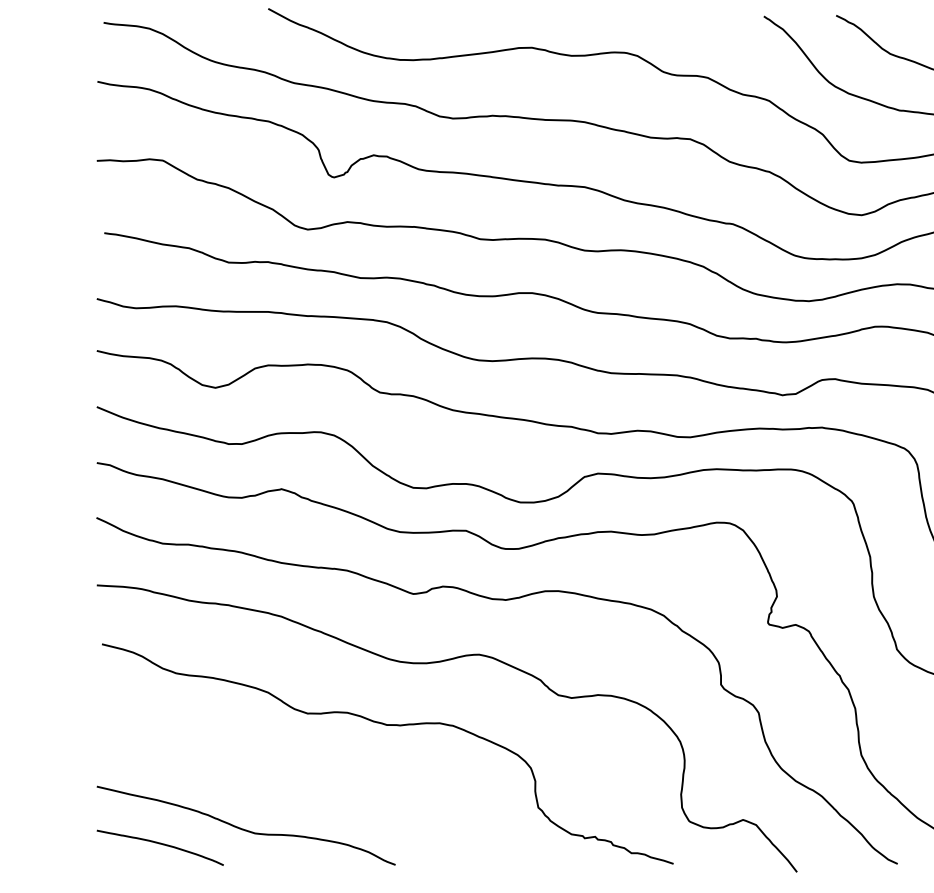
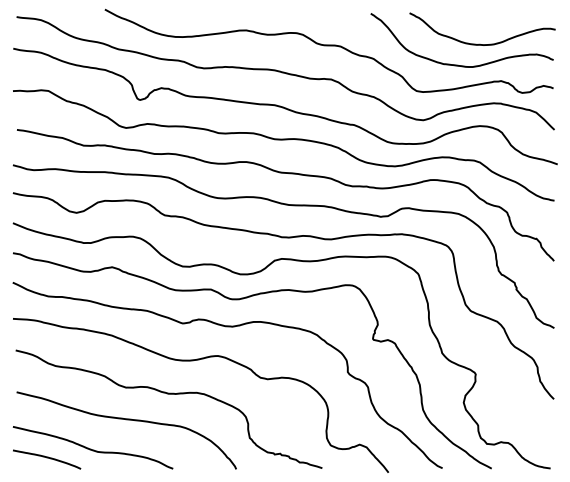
curve: (308, 774) -> (126, 420), added

